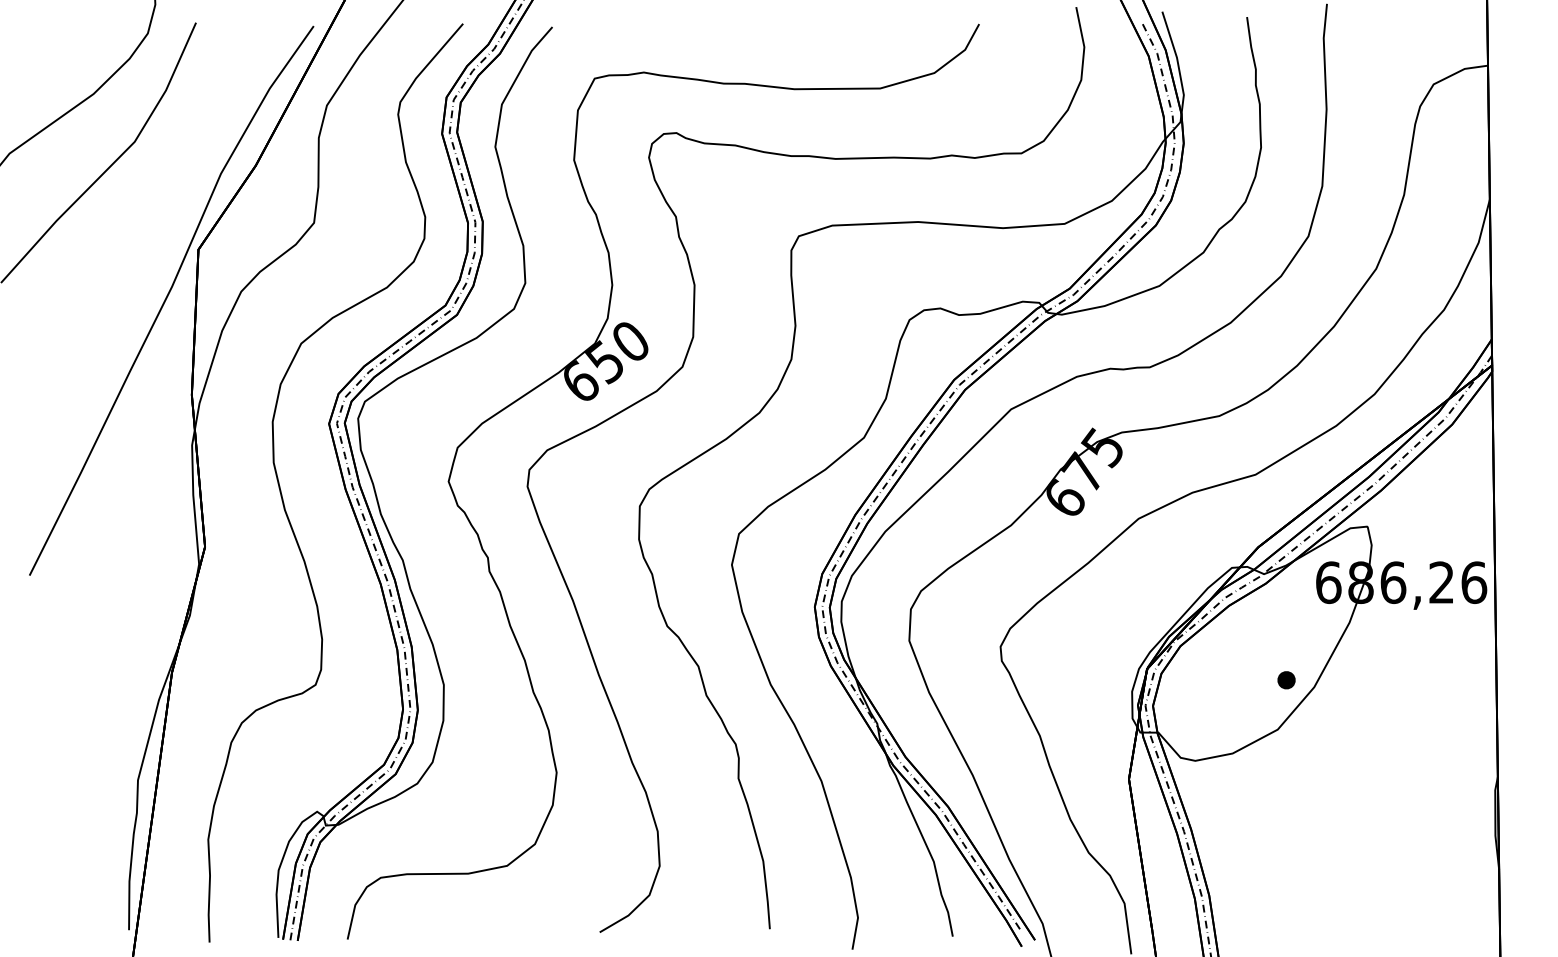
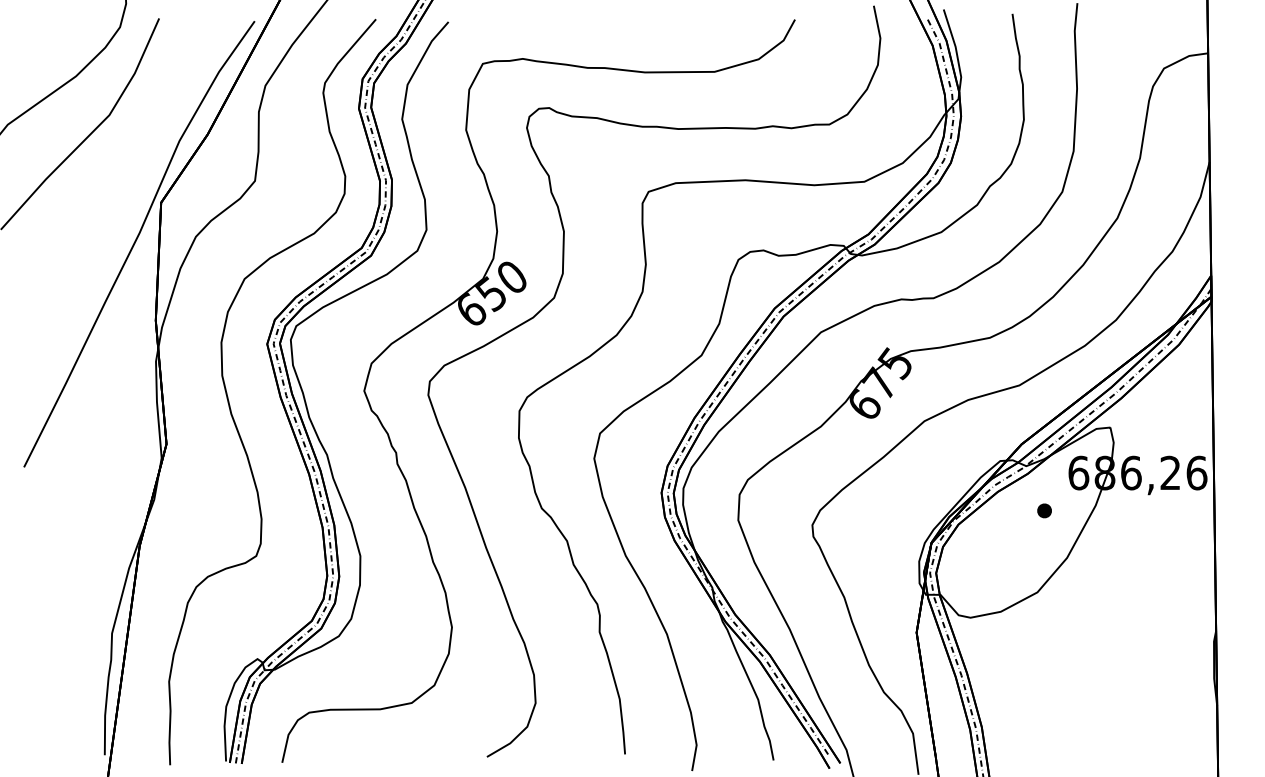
part: (1286, 680) -> (1044, 511), moved

